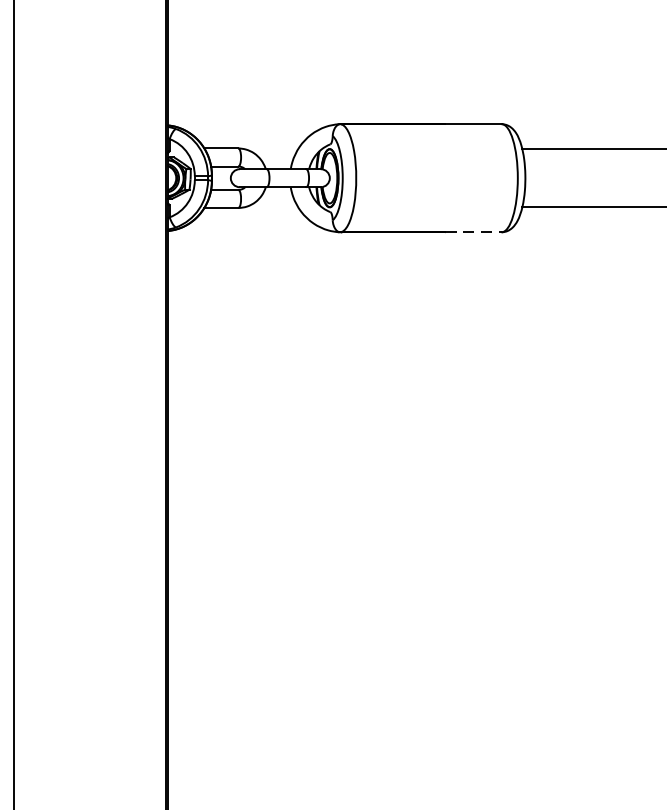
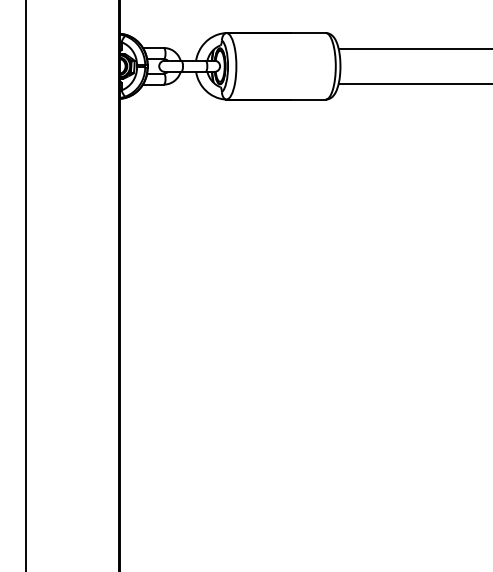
line: (473, 232) -> (308, 99), dashed -> solid

